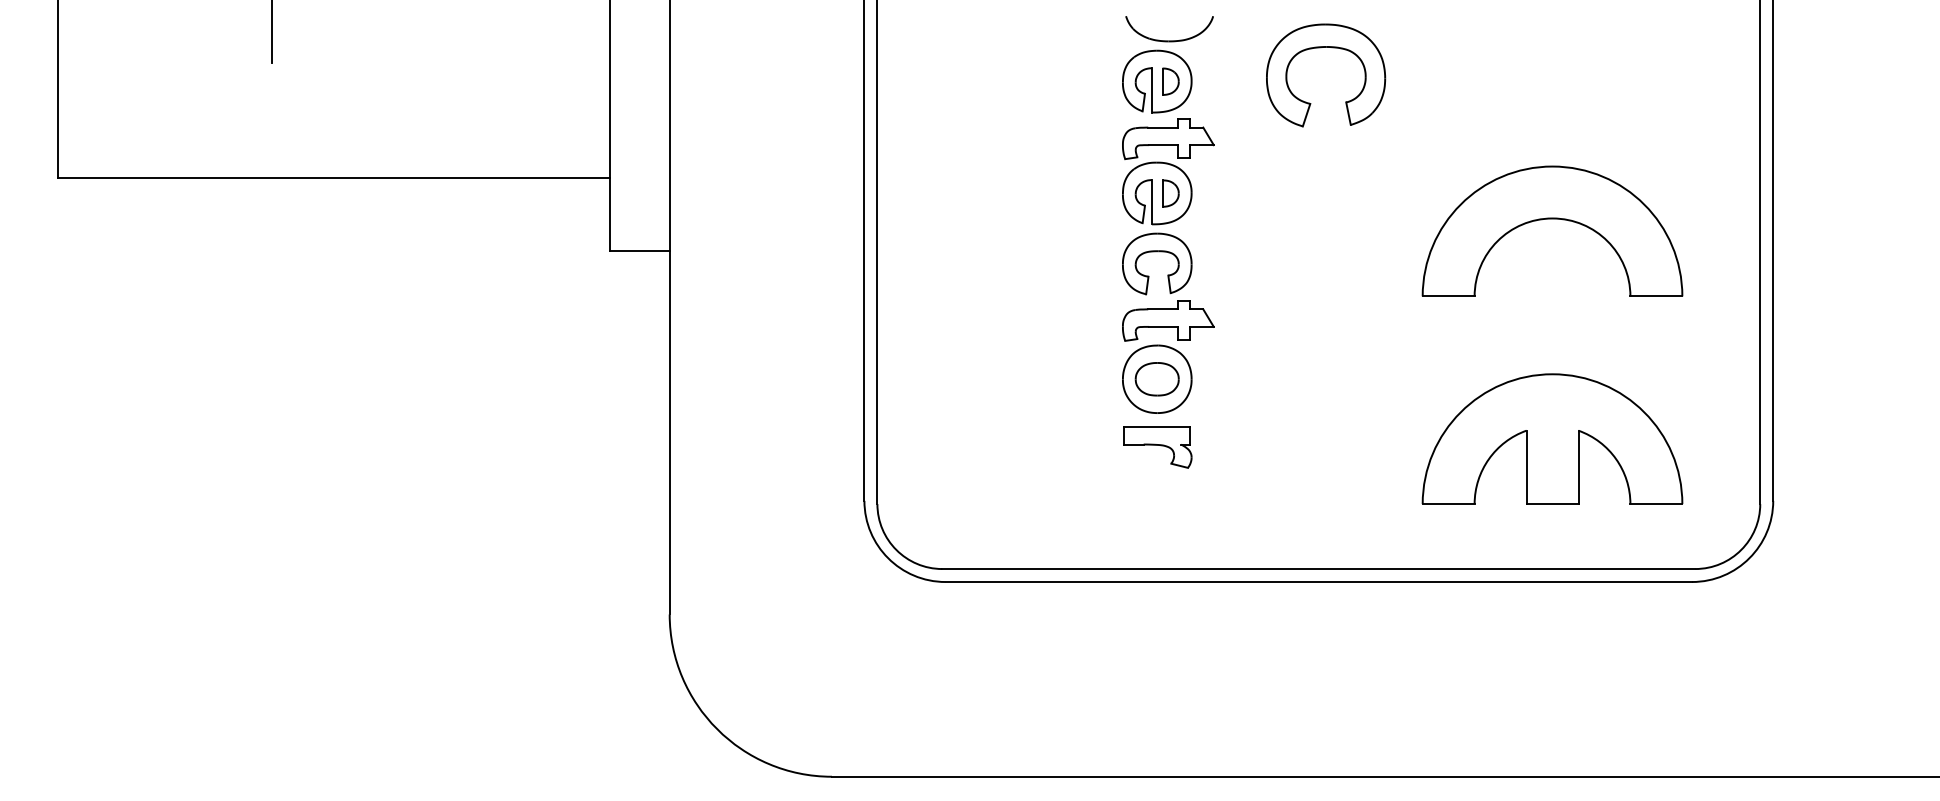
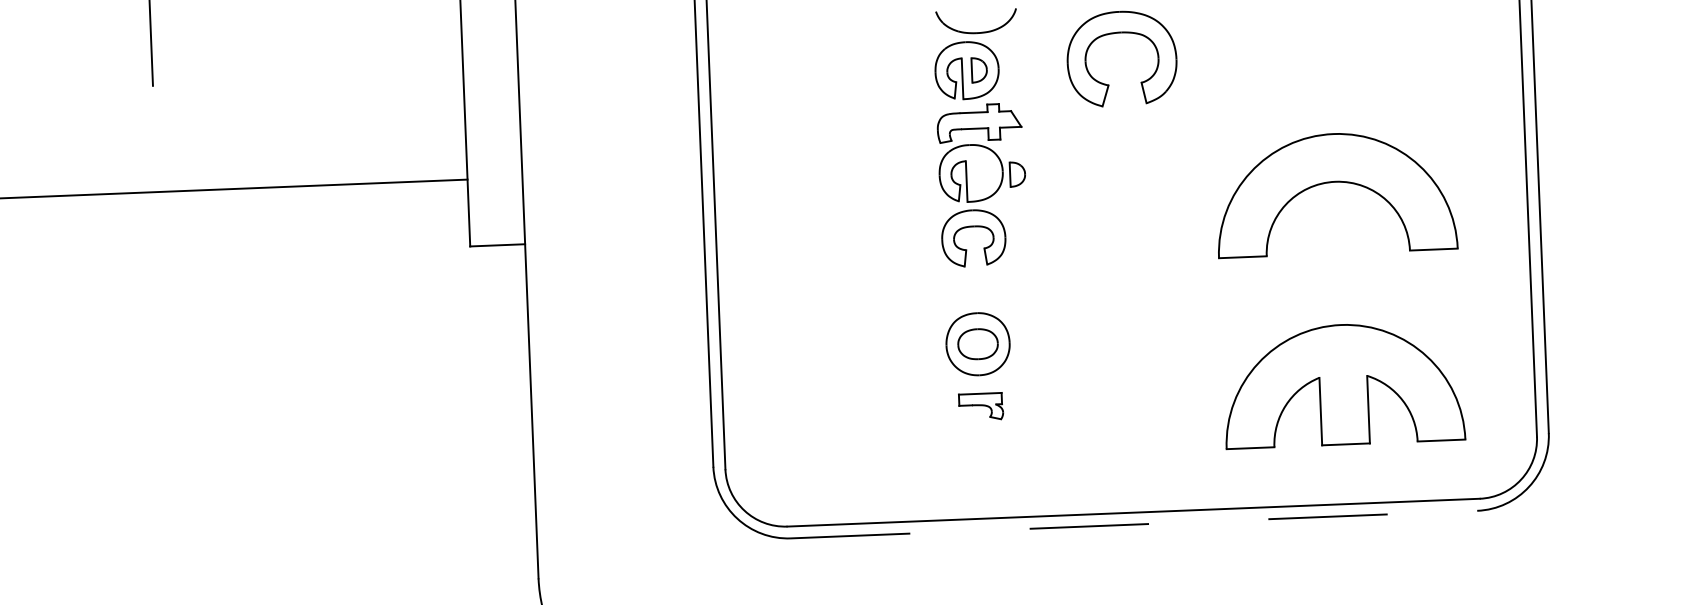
part: (1170, 193) -> (1017, 174), moved
part: (1168, 320) -> (986, 289), removed
part: (1157, 447) -> (980, 406), size x0.7
line: (1319, 582) -> (1134, 525), solid -> dashed

